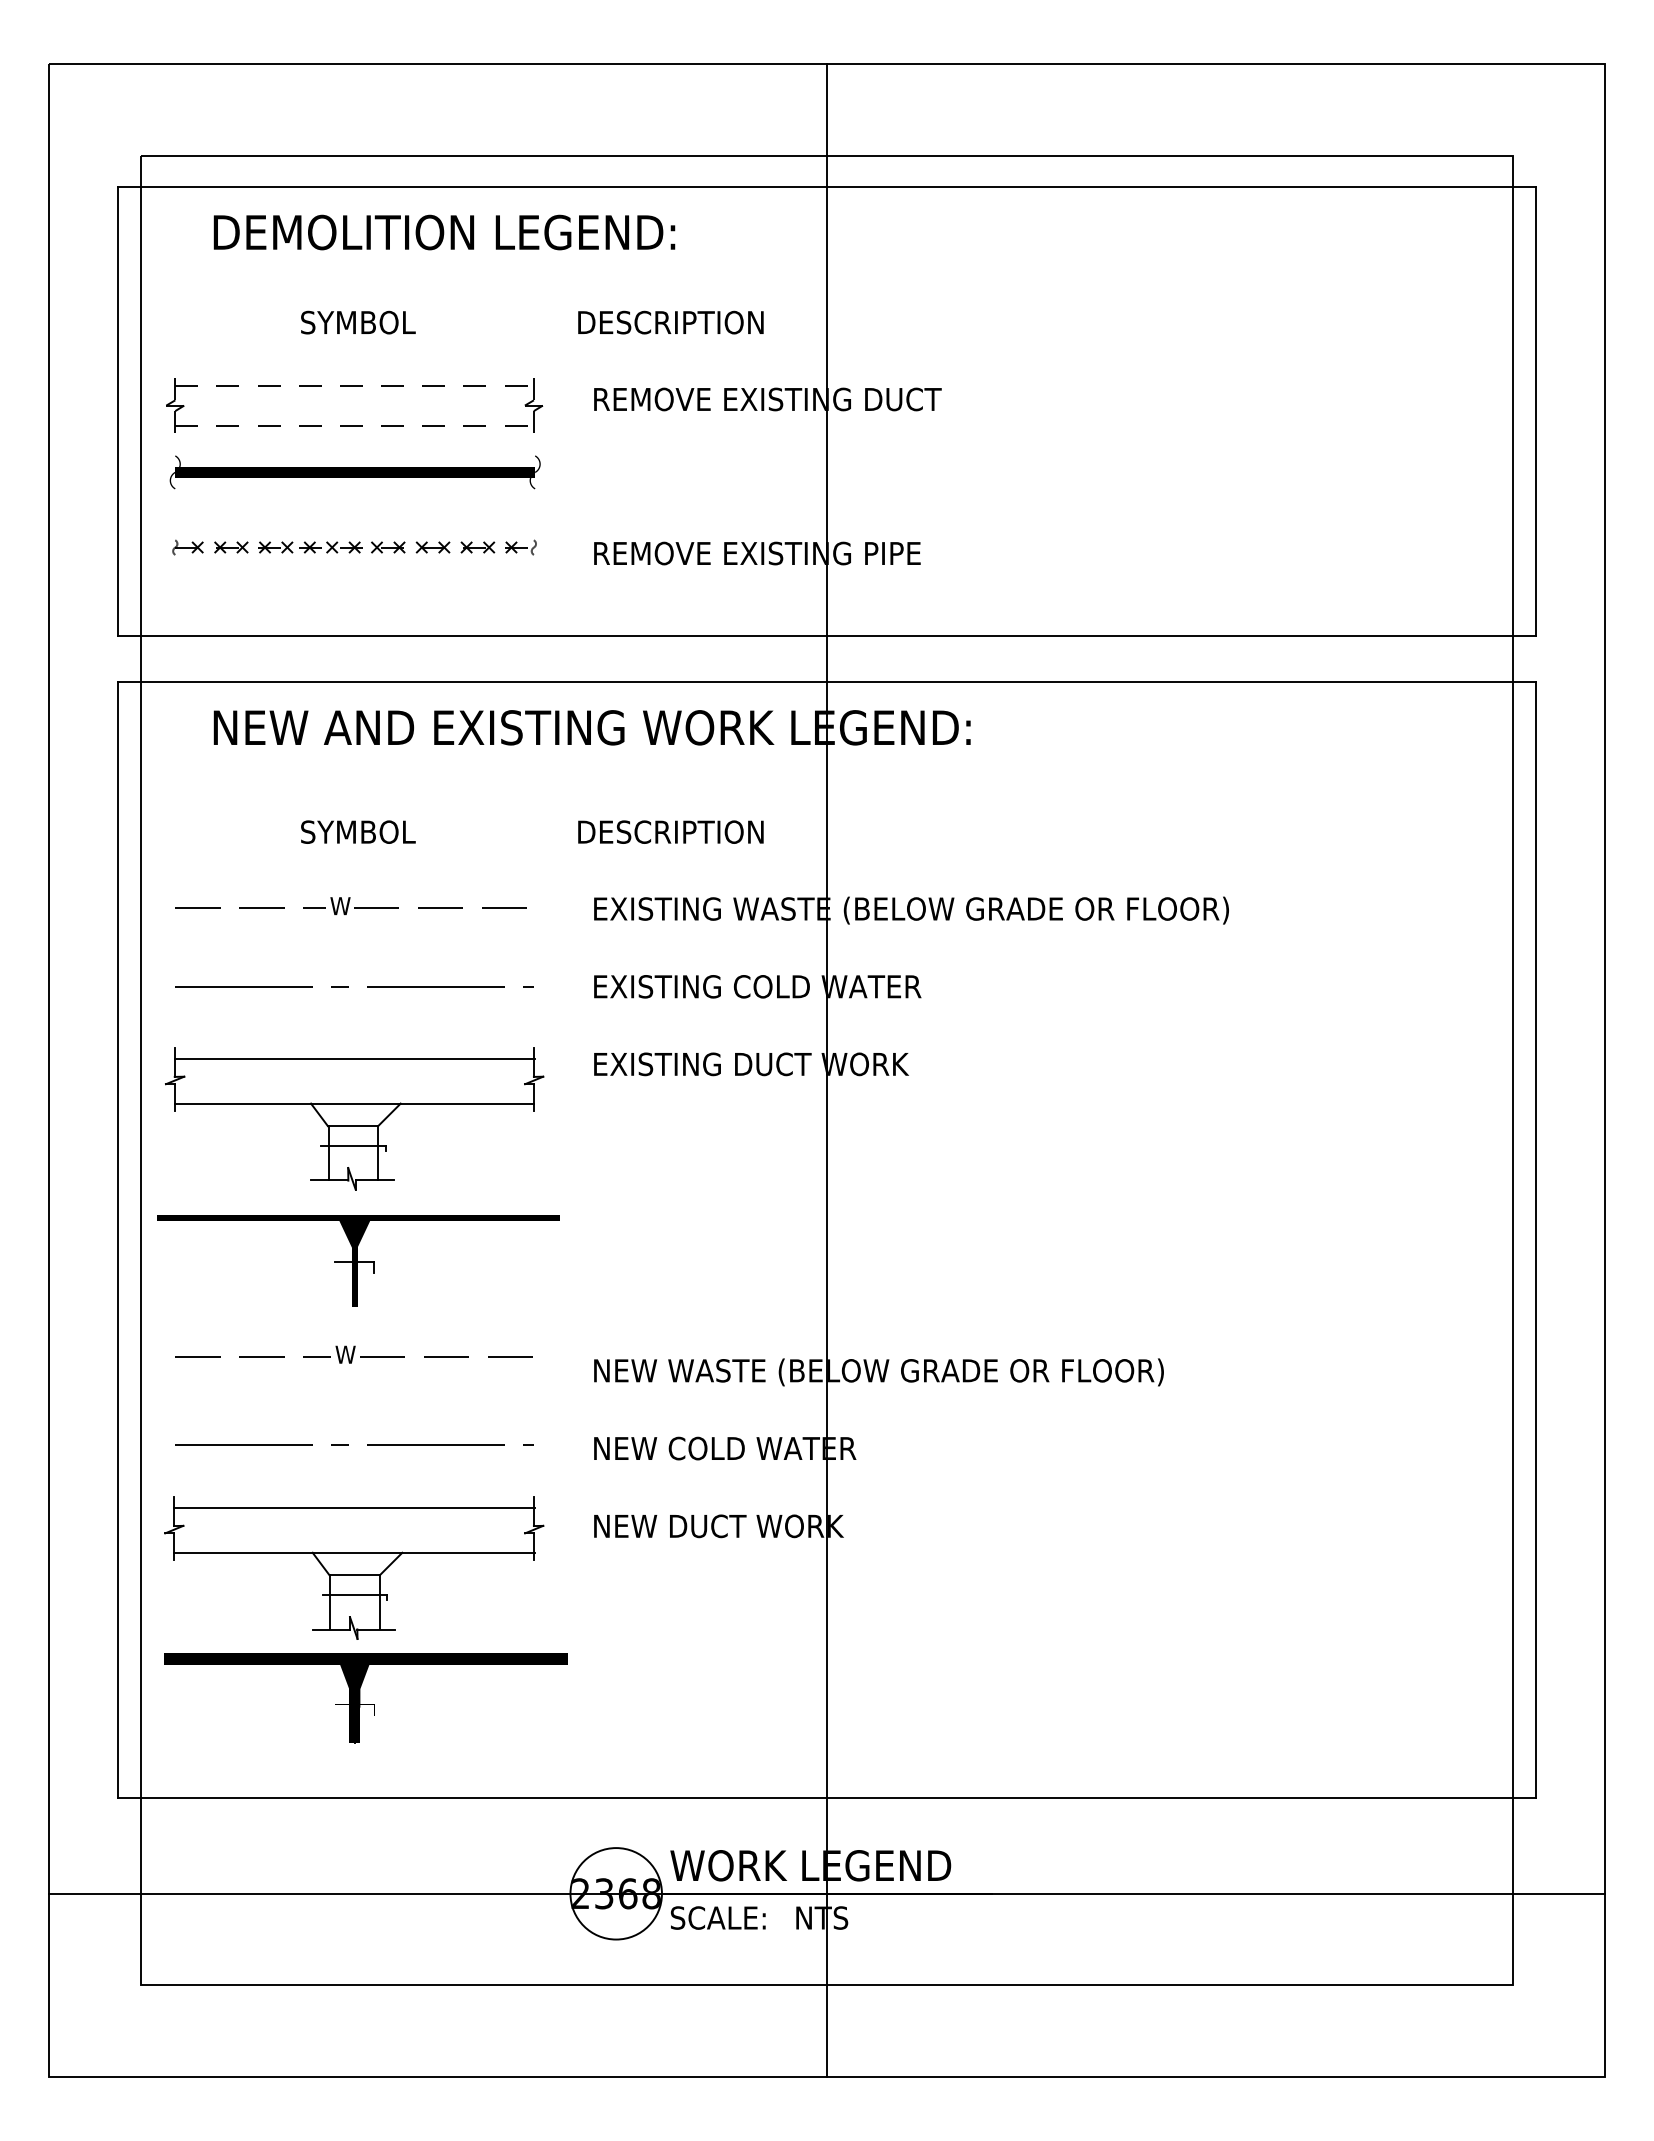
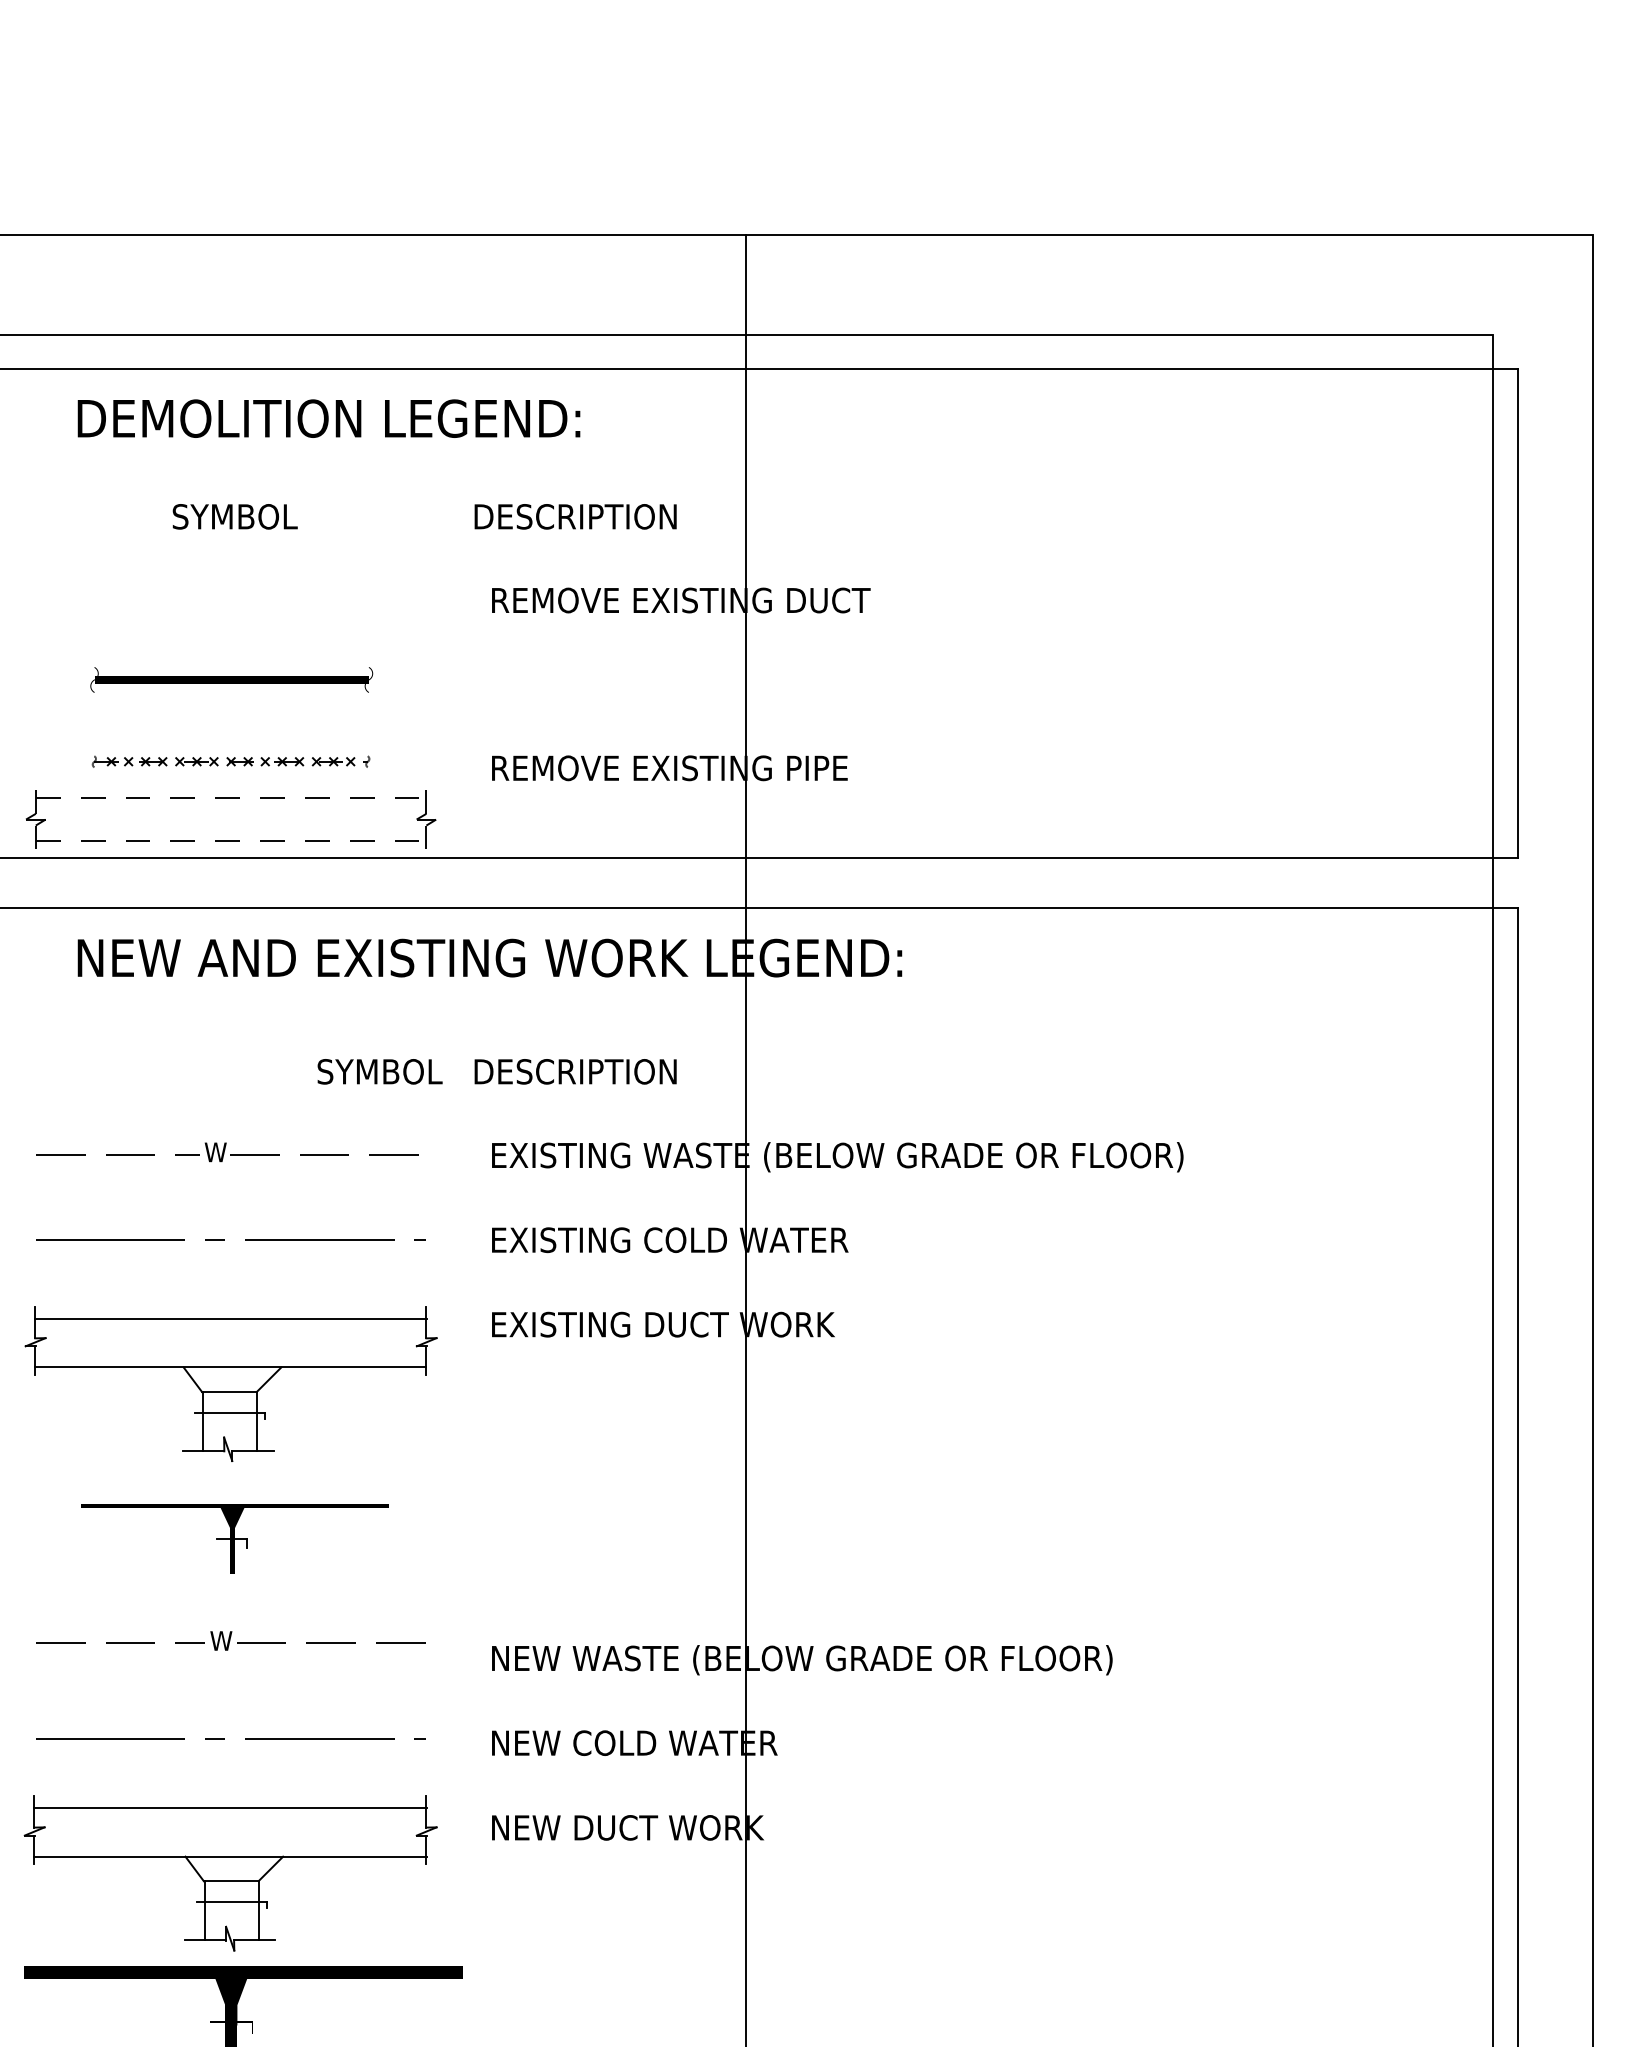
part: (354, 386) -> (231, 798), moved
part: (354, 472) -> (231, 680), size x0.7
part: (354, 547) -> (231, 761), size x0.7
text: (358, 831) -> (380, 1071), moved
part: (358, 1260) -> (235, 1538), size x0.7

